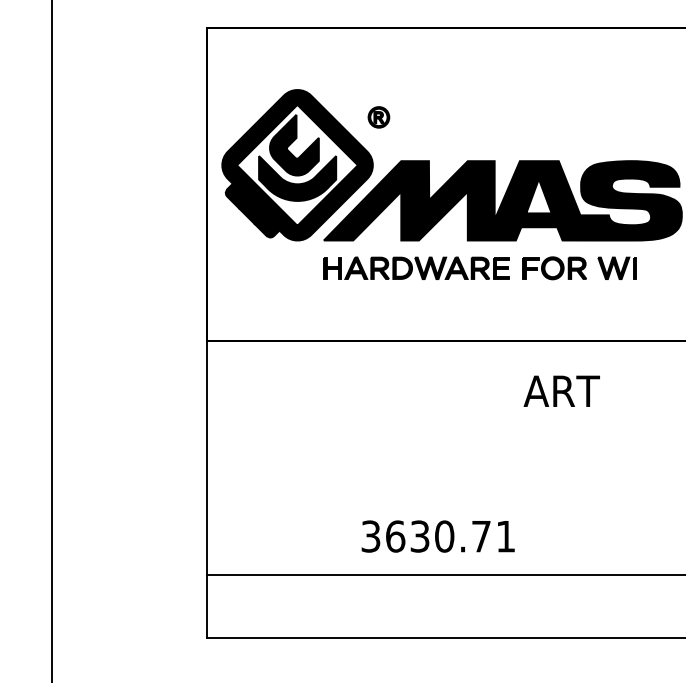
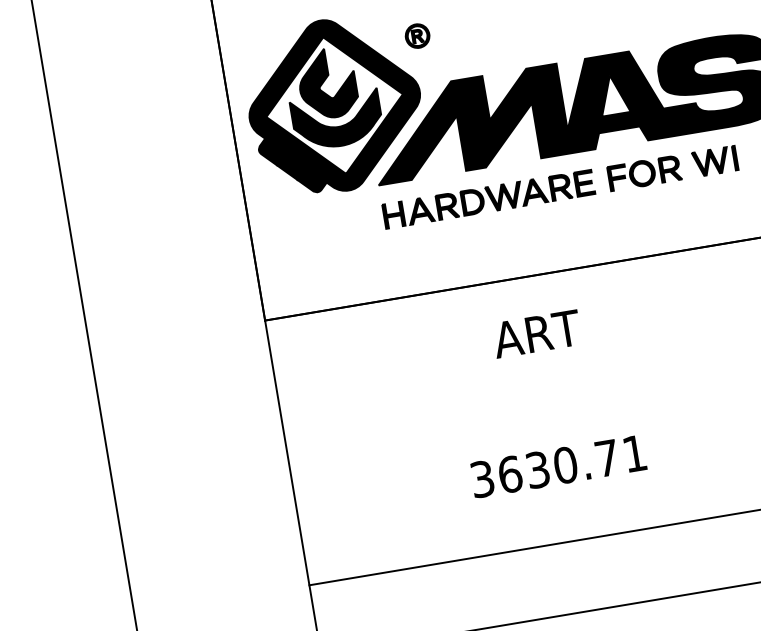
text: (561, 390) -> (536, 333), moved
text: (437, 536) -> (557, 466), moved

